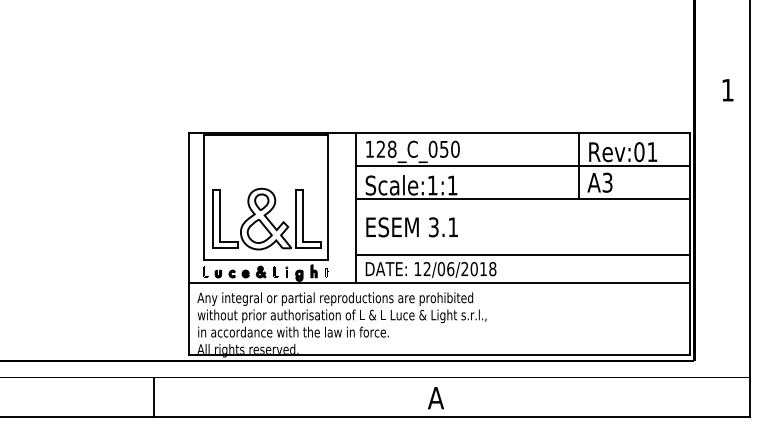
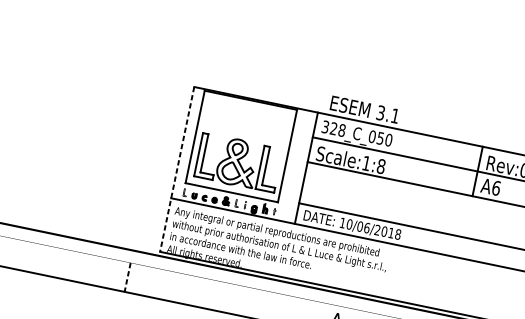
text: (369, 148) -> (325, 126), 128_C_050 -> 328_C_050
text: (607, 182) -> (496, 188), A3 -> A6
text: (452, 185) -> (381, 166), Scale:1:1 -> Scale:1:8
text: (411, 227) -> (364, 109), moved
line: (188, 244) -> (176, 169), solid -> dashed
text: (426, 269) -> (349, 224), 12/06/2018 -> 10/06/2018
line: (153, 397) -> (127, 277), solid -> dashed

